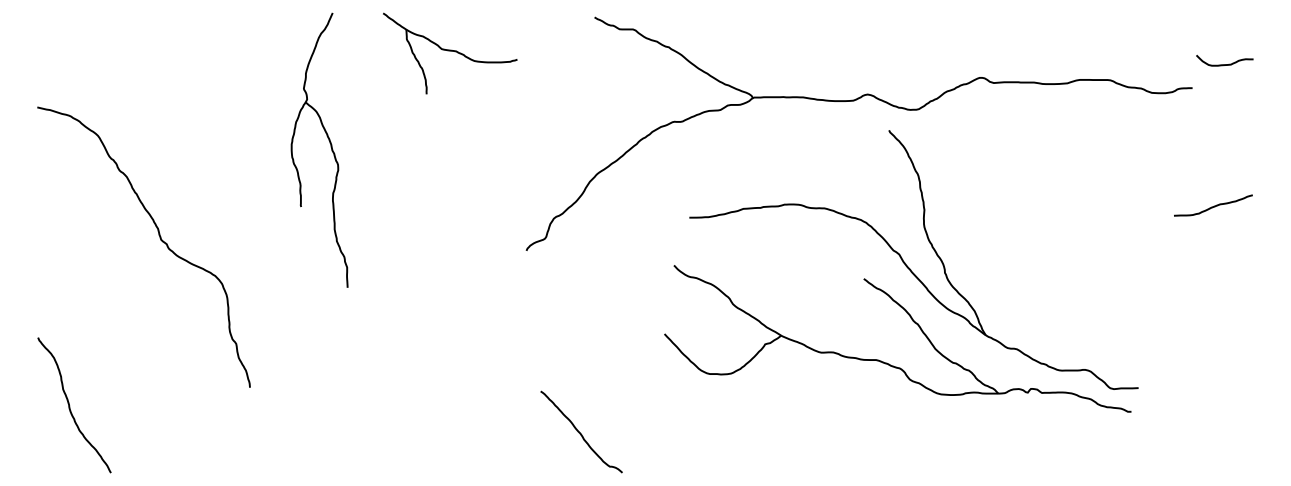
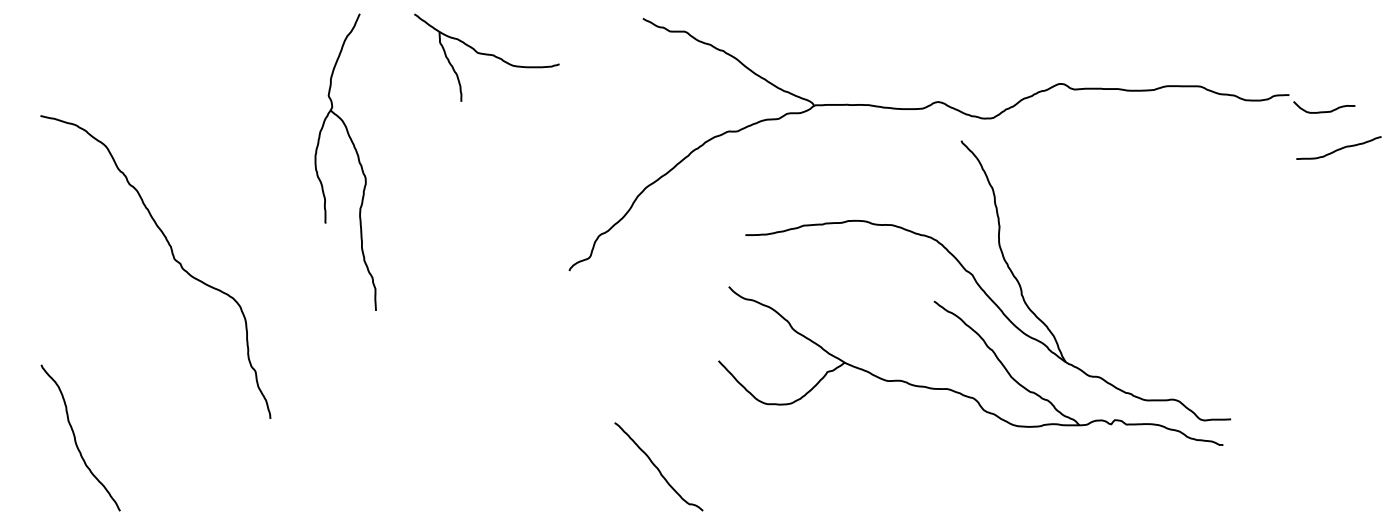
curve: (1225, 64) -> (1324, 111), moved
curve: (1212, 206) -> (1338, 148), moved
curve: (580, 432) -> (657, 467), moved

